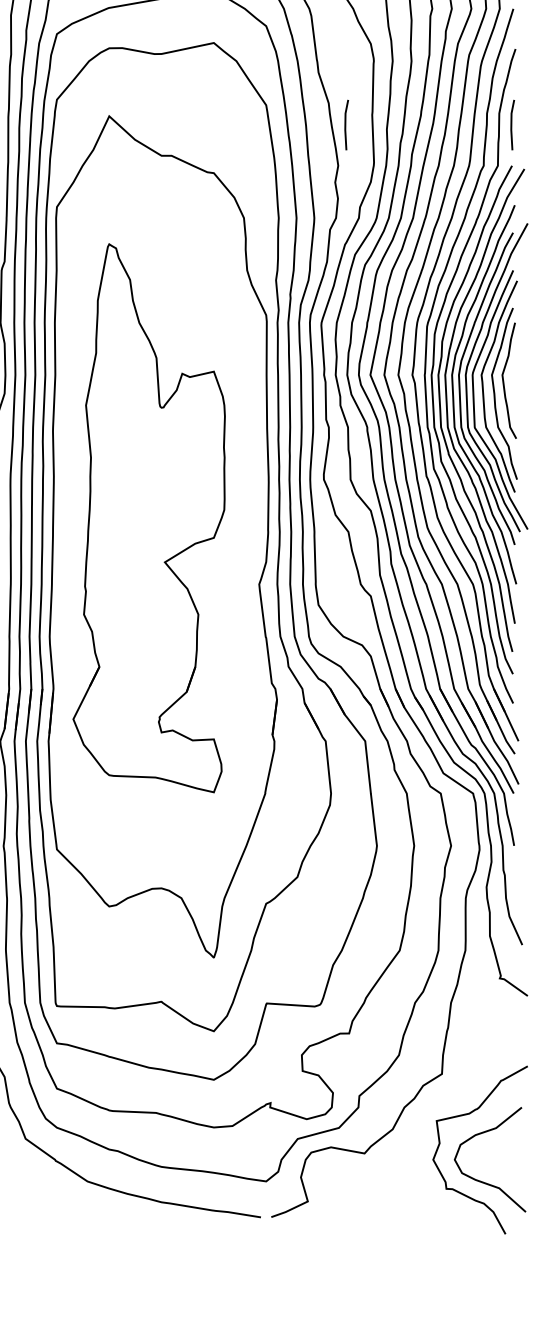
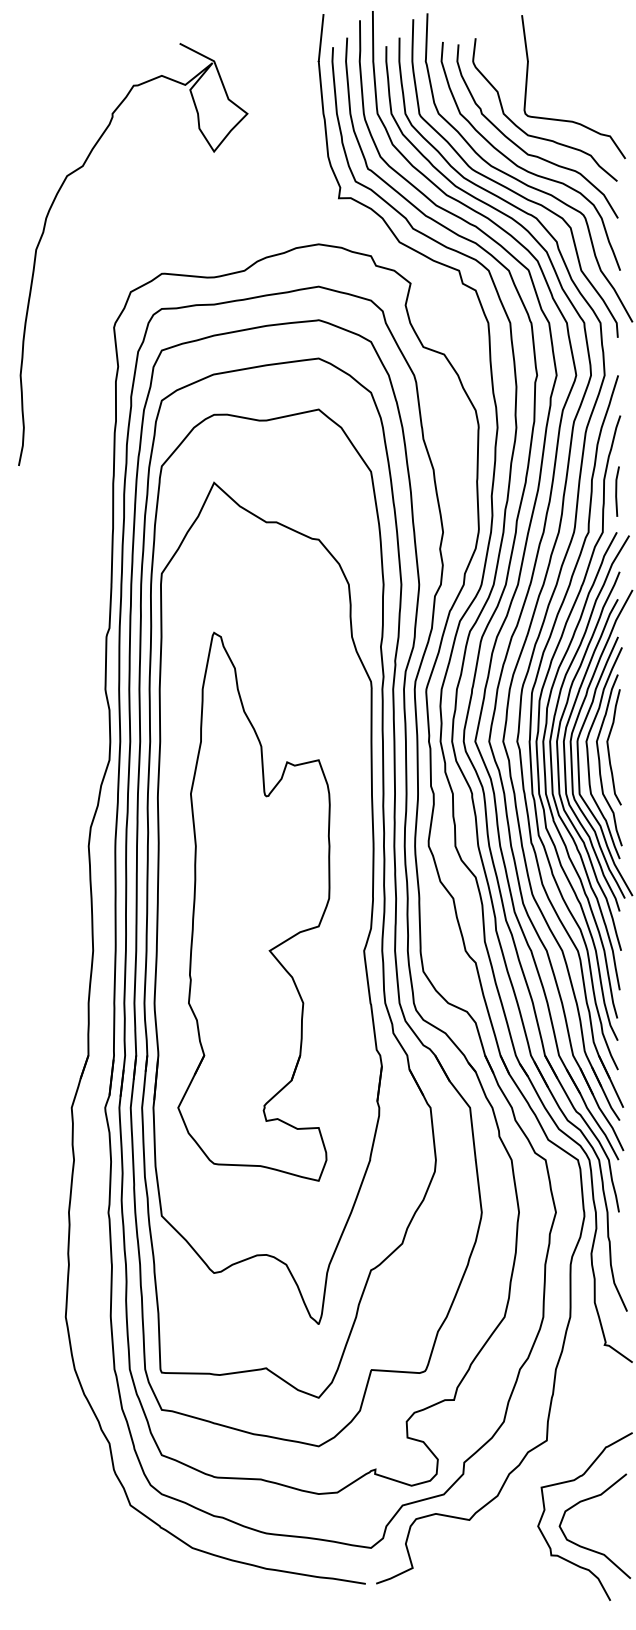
line: (346, 124) -> (451, 491), removed
part: (148, 517) -> (253, 906), moved

